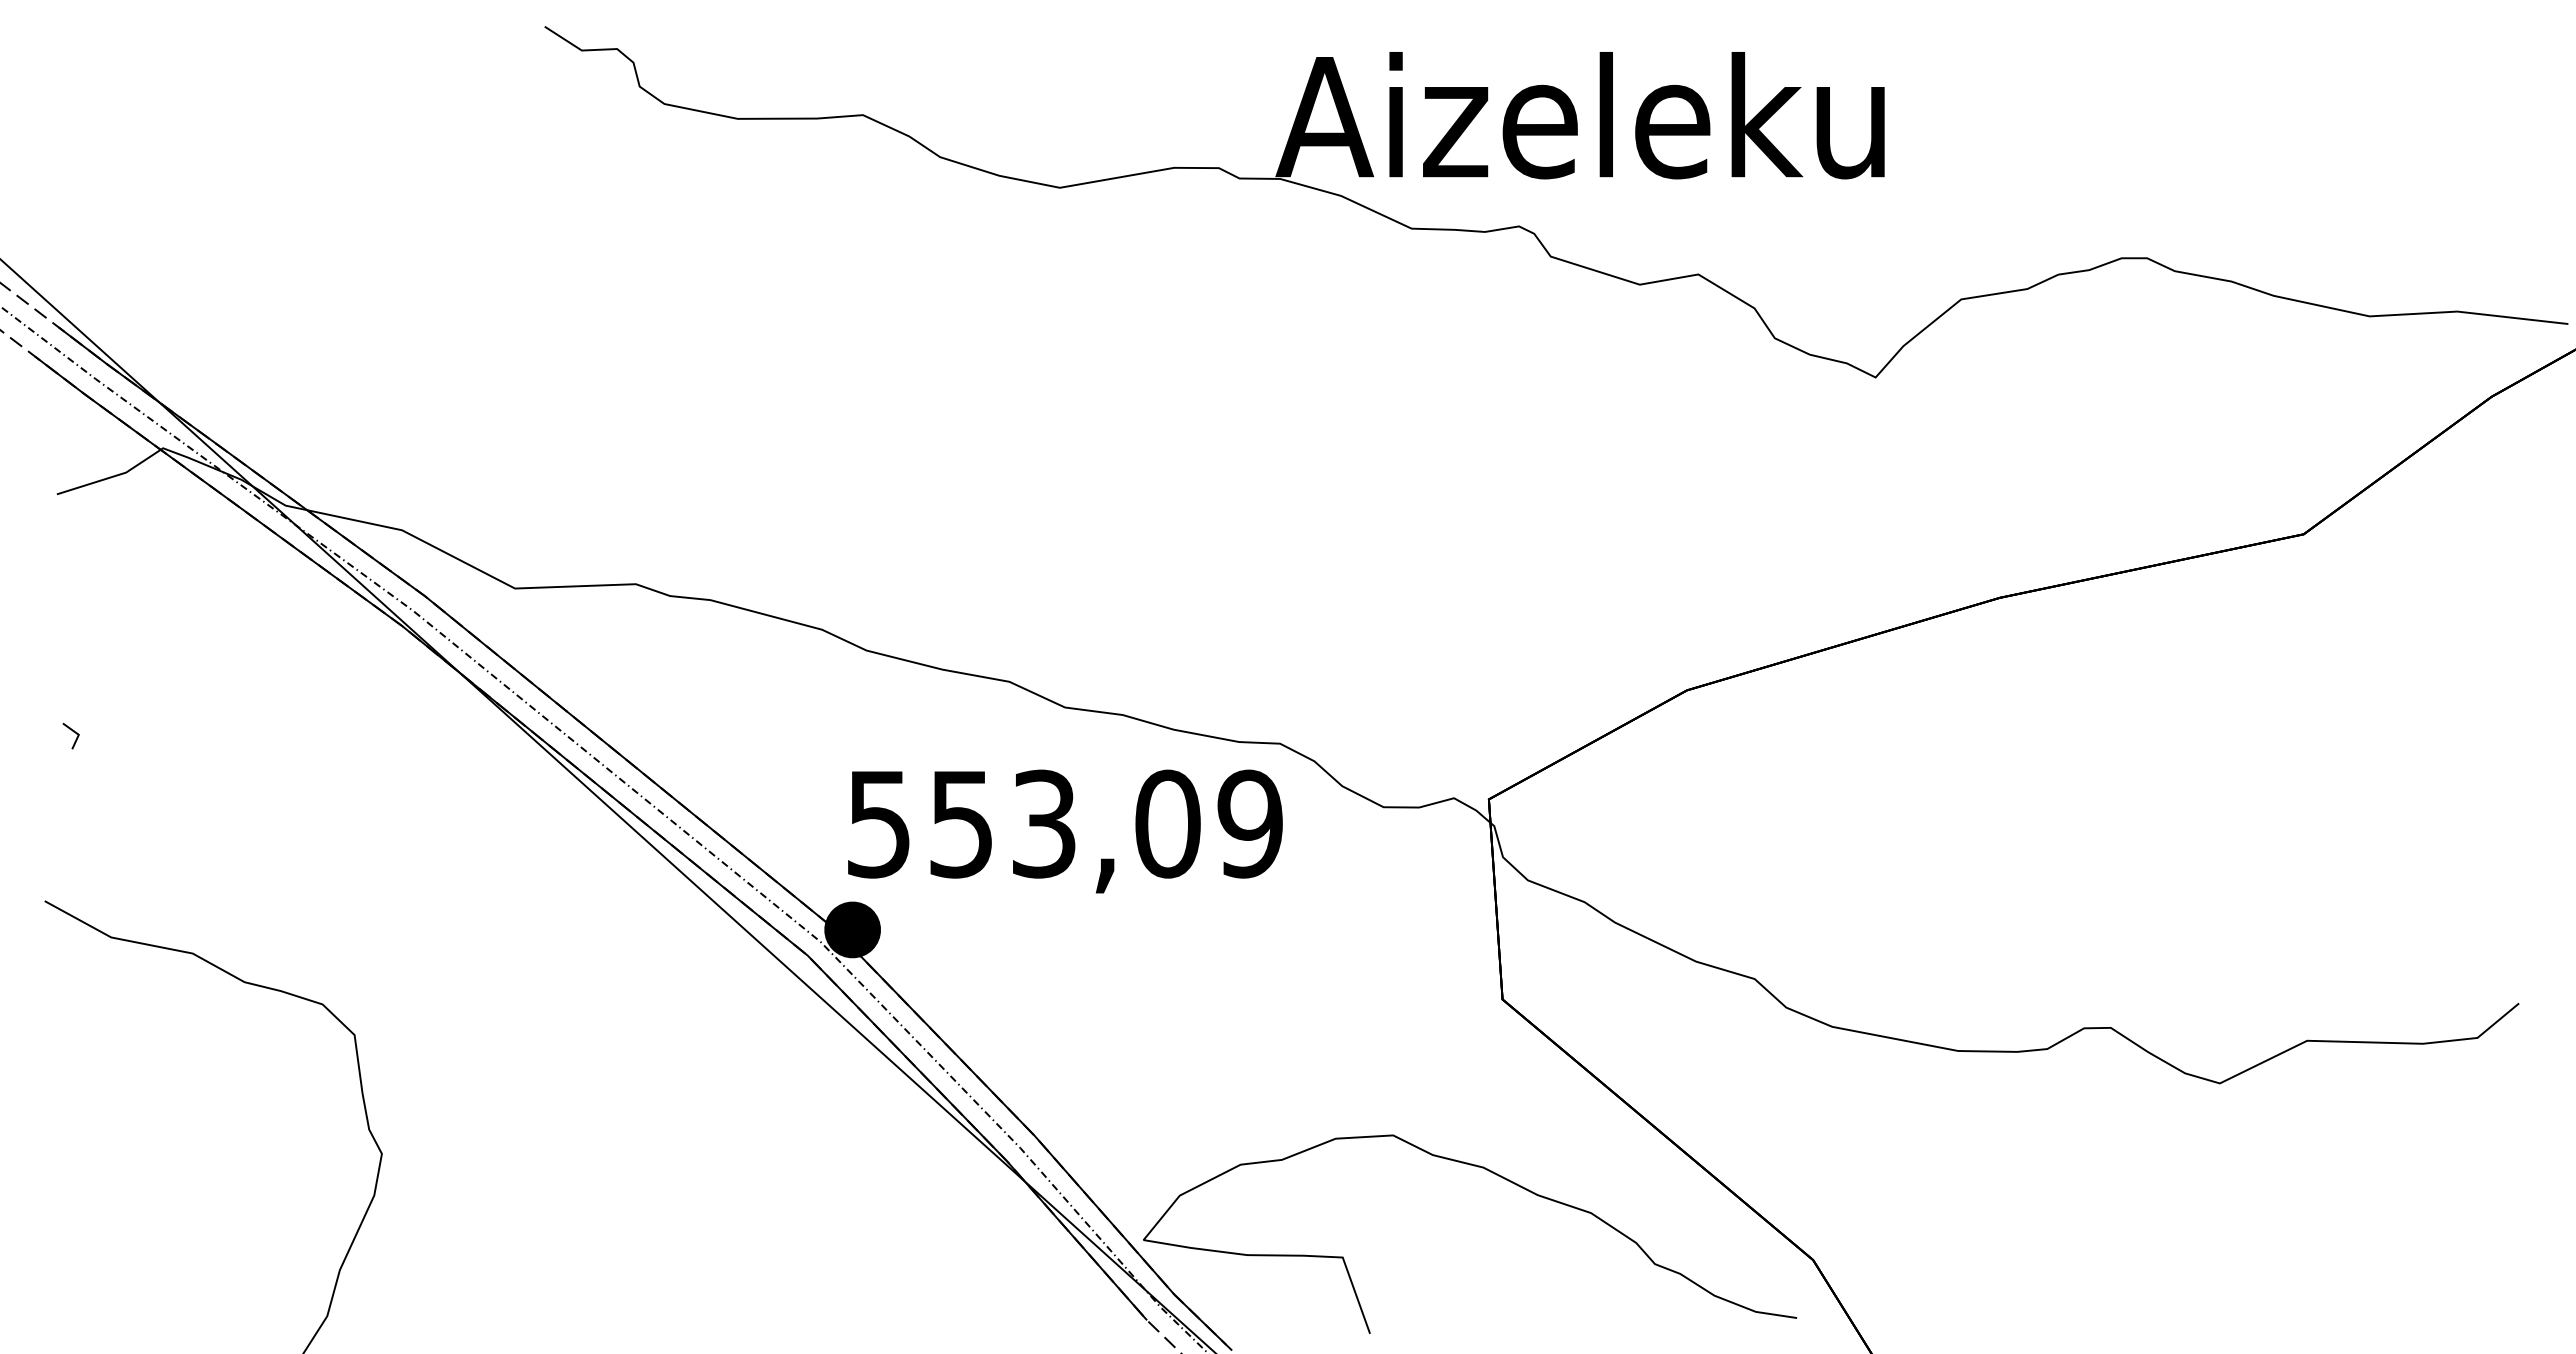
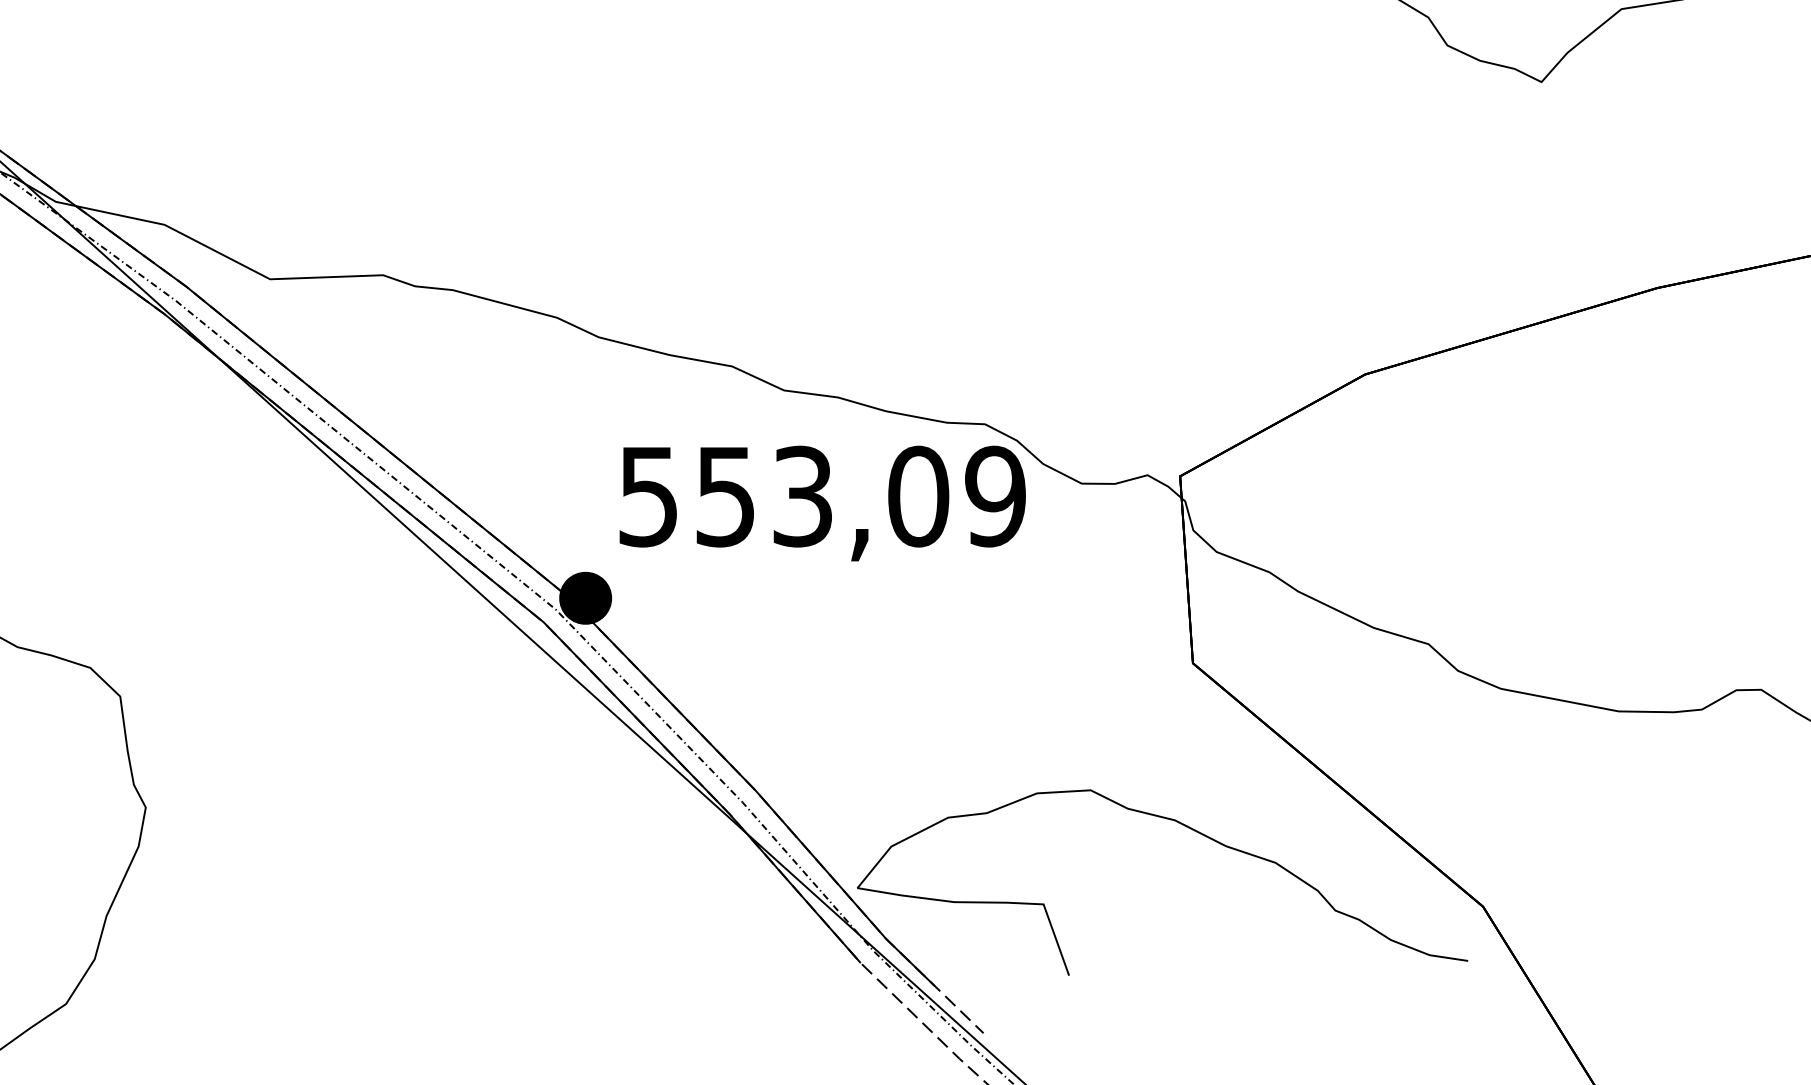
text: (1065, 831) -> (822, 503), moved

